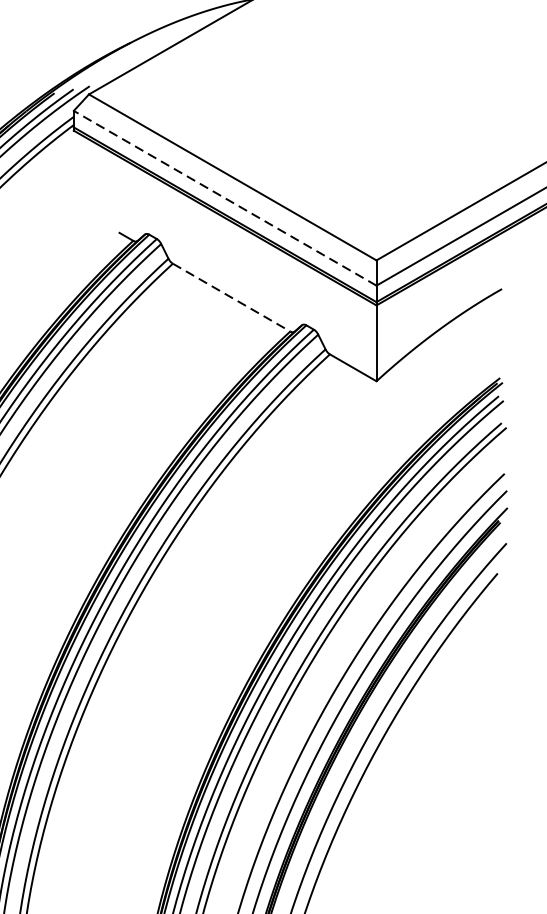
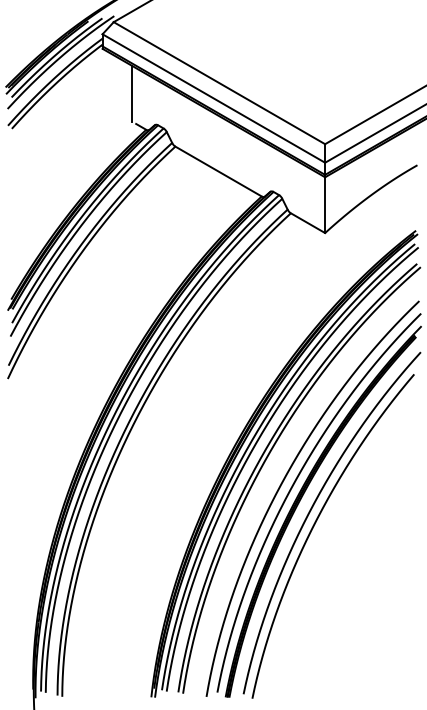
line: (113, 191) -> (131, 93), added
line: (224, 198) -> (213, 98), dashed -> solid
line: (231, 297) -> (218, 171), dashed -> solid

